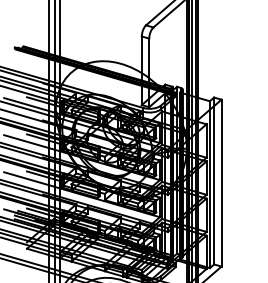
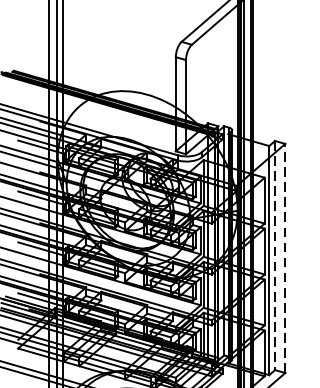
line: (214, 181) -> (275, 256), solid -> dashed
line: (221, 182) -> (285, 257), solid -> dashed

